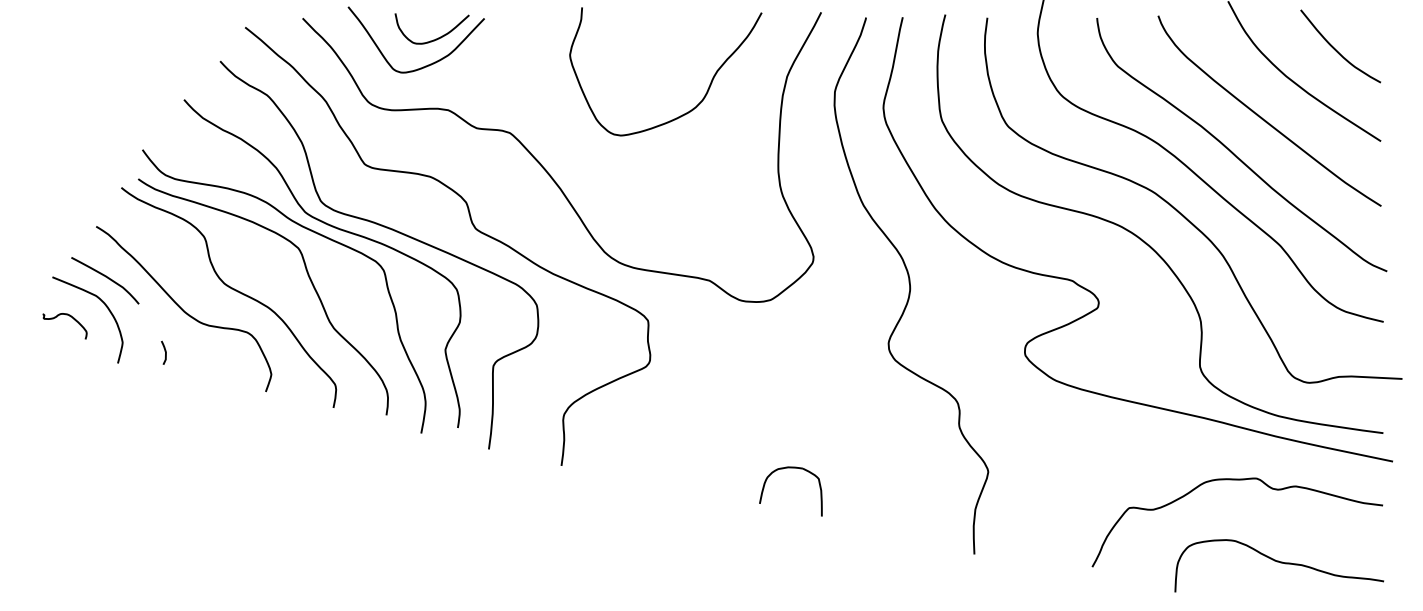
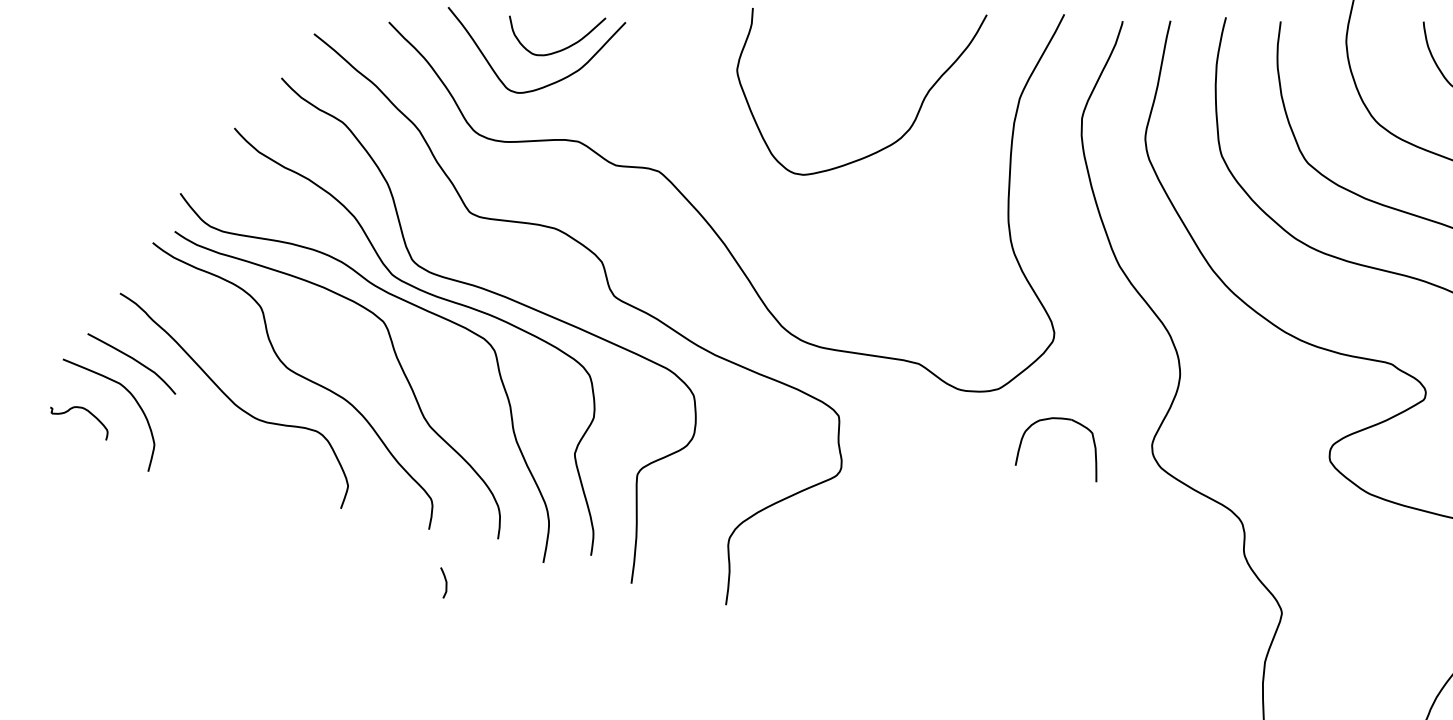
curve: (164, 351) -> (444, 581), moved
part: (790, 468) -> (1055, 419), moved

